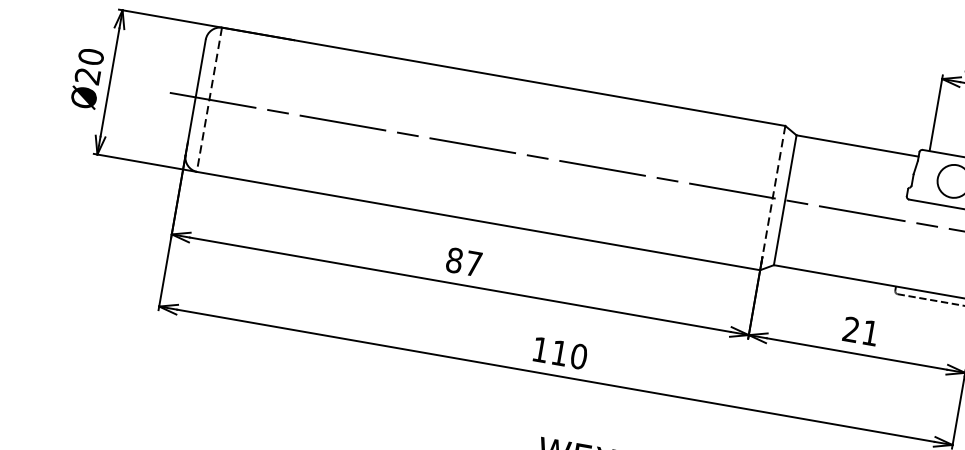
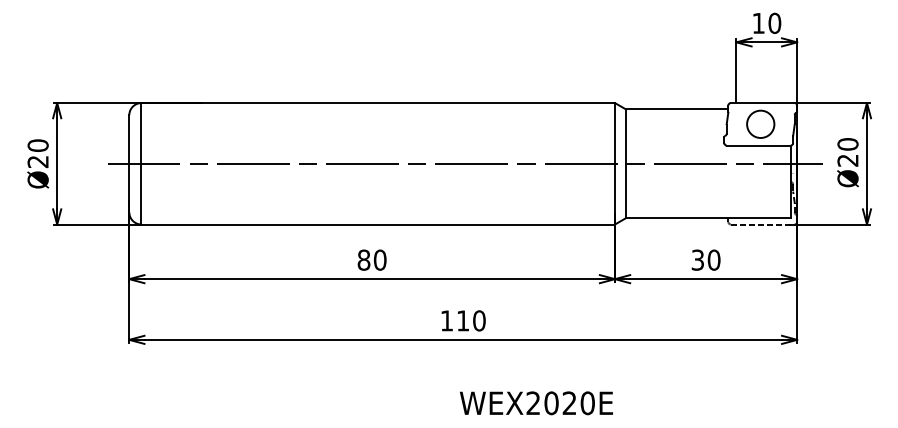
line: (209, 99) -> (140, 163), dashed -> solid
line: (773, 197) -> (615, 163), dashed -> solid
text: (473, 262) -> (379, 259), 87 -> 80
text: (860, 330) -> (705, 259), 21 -> 30

